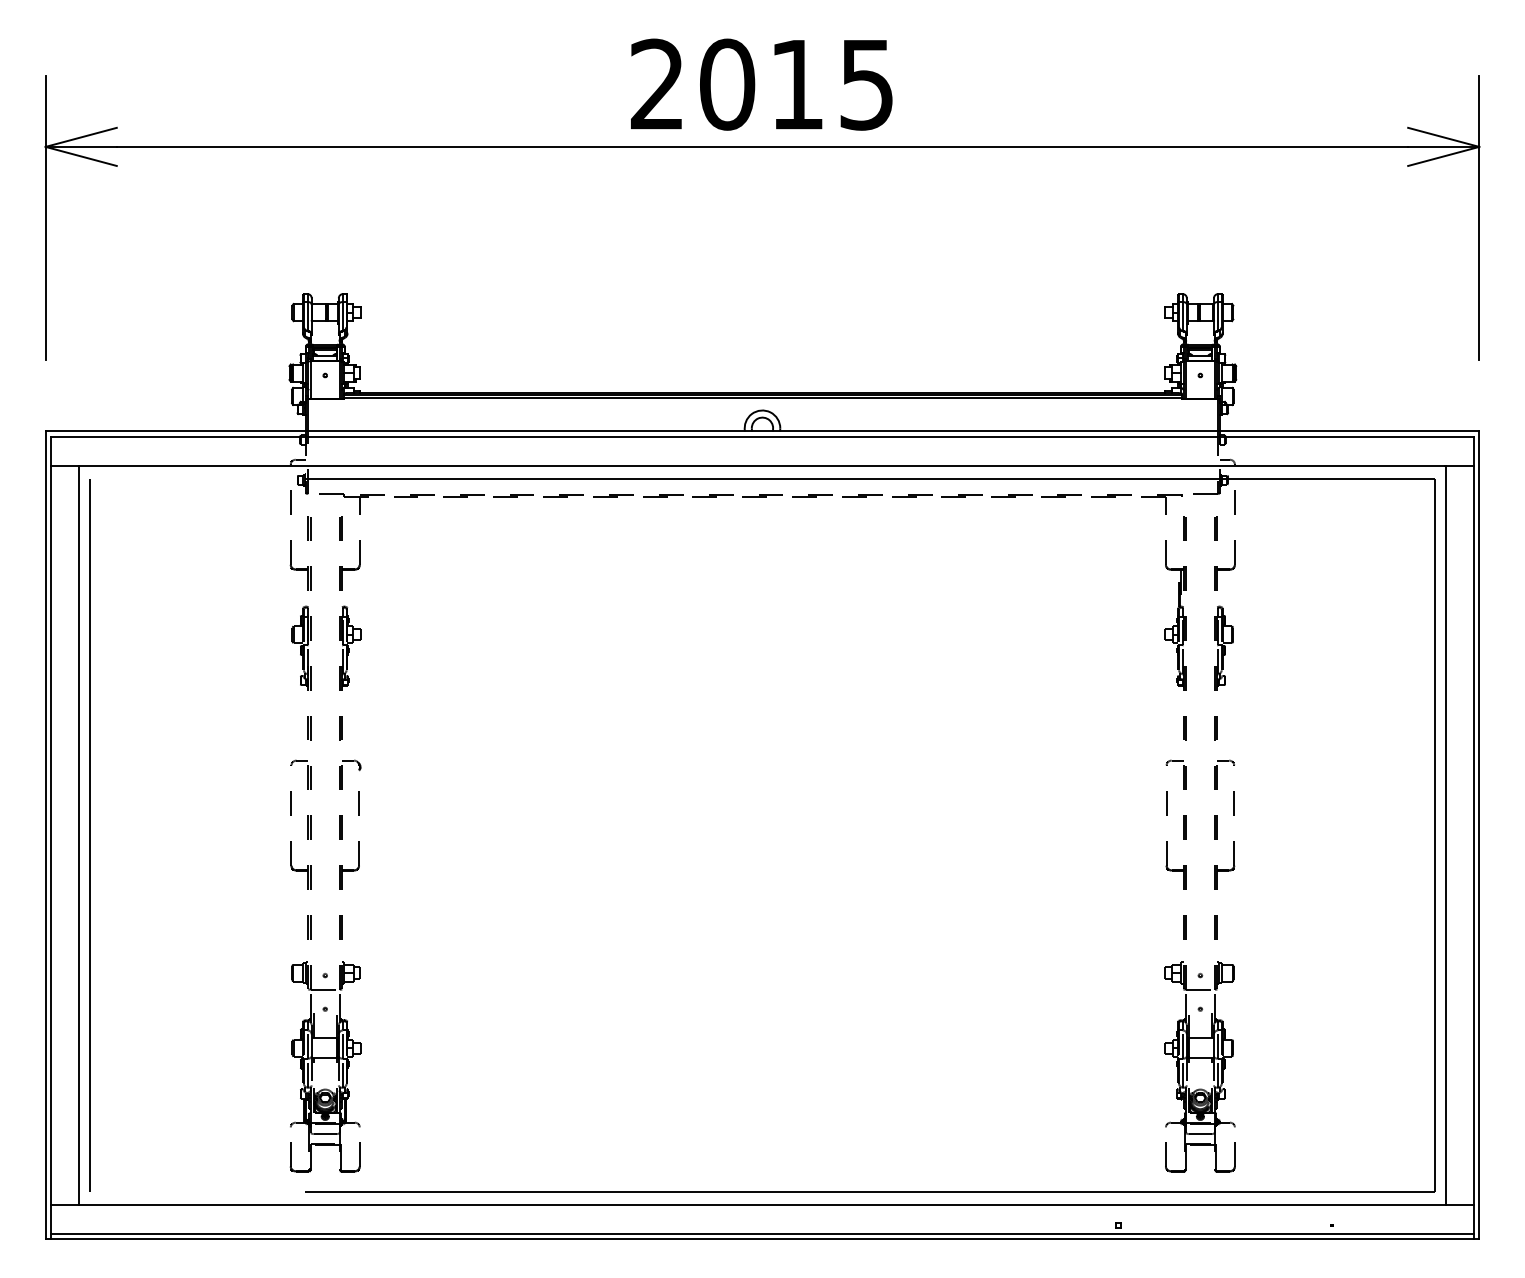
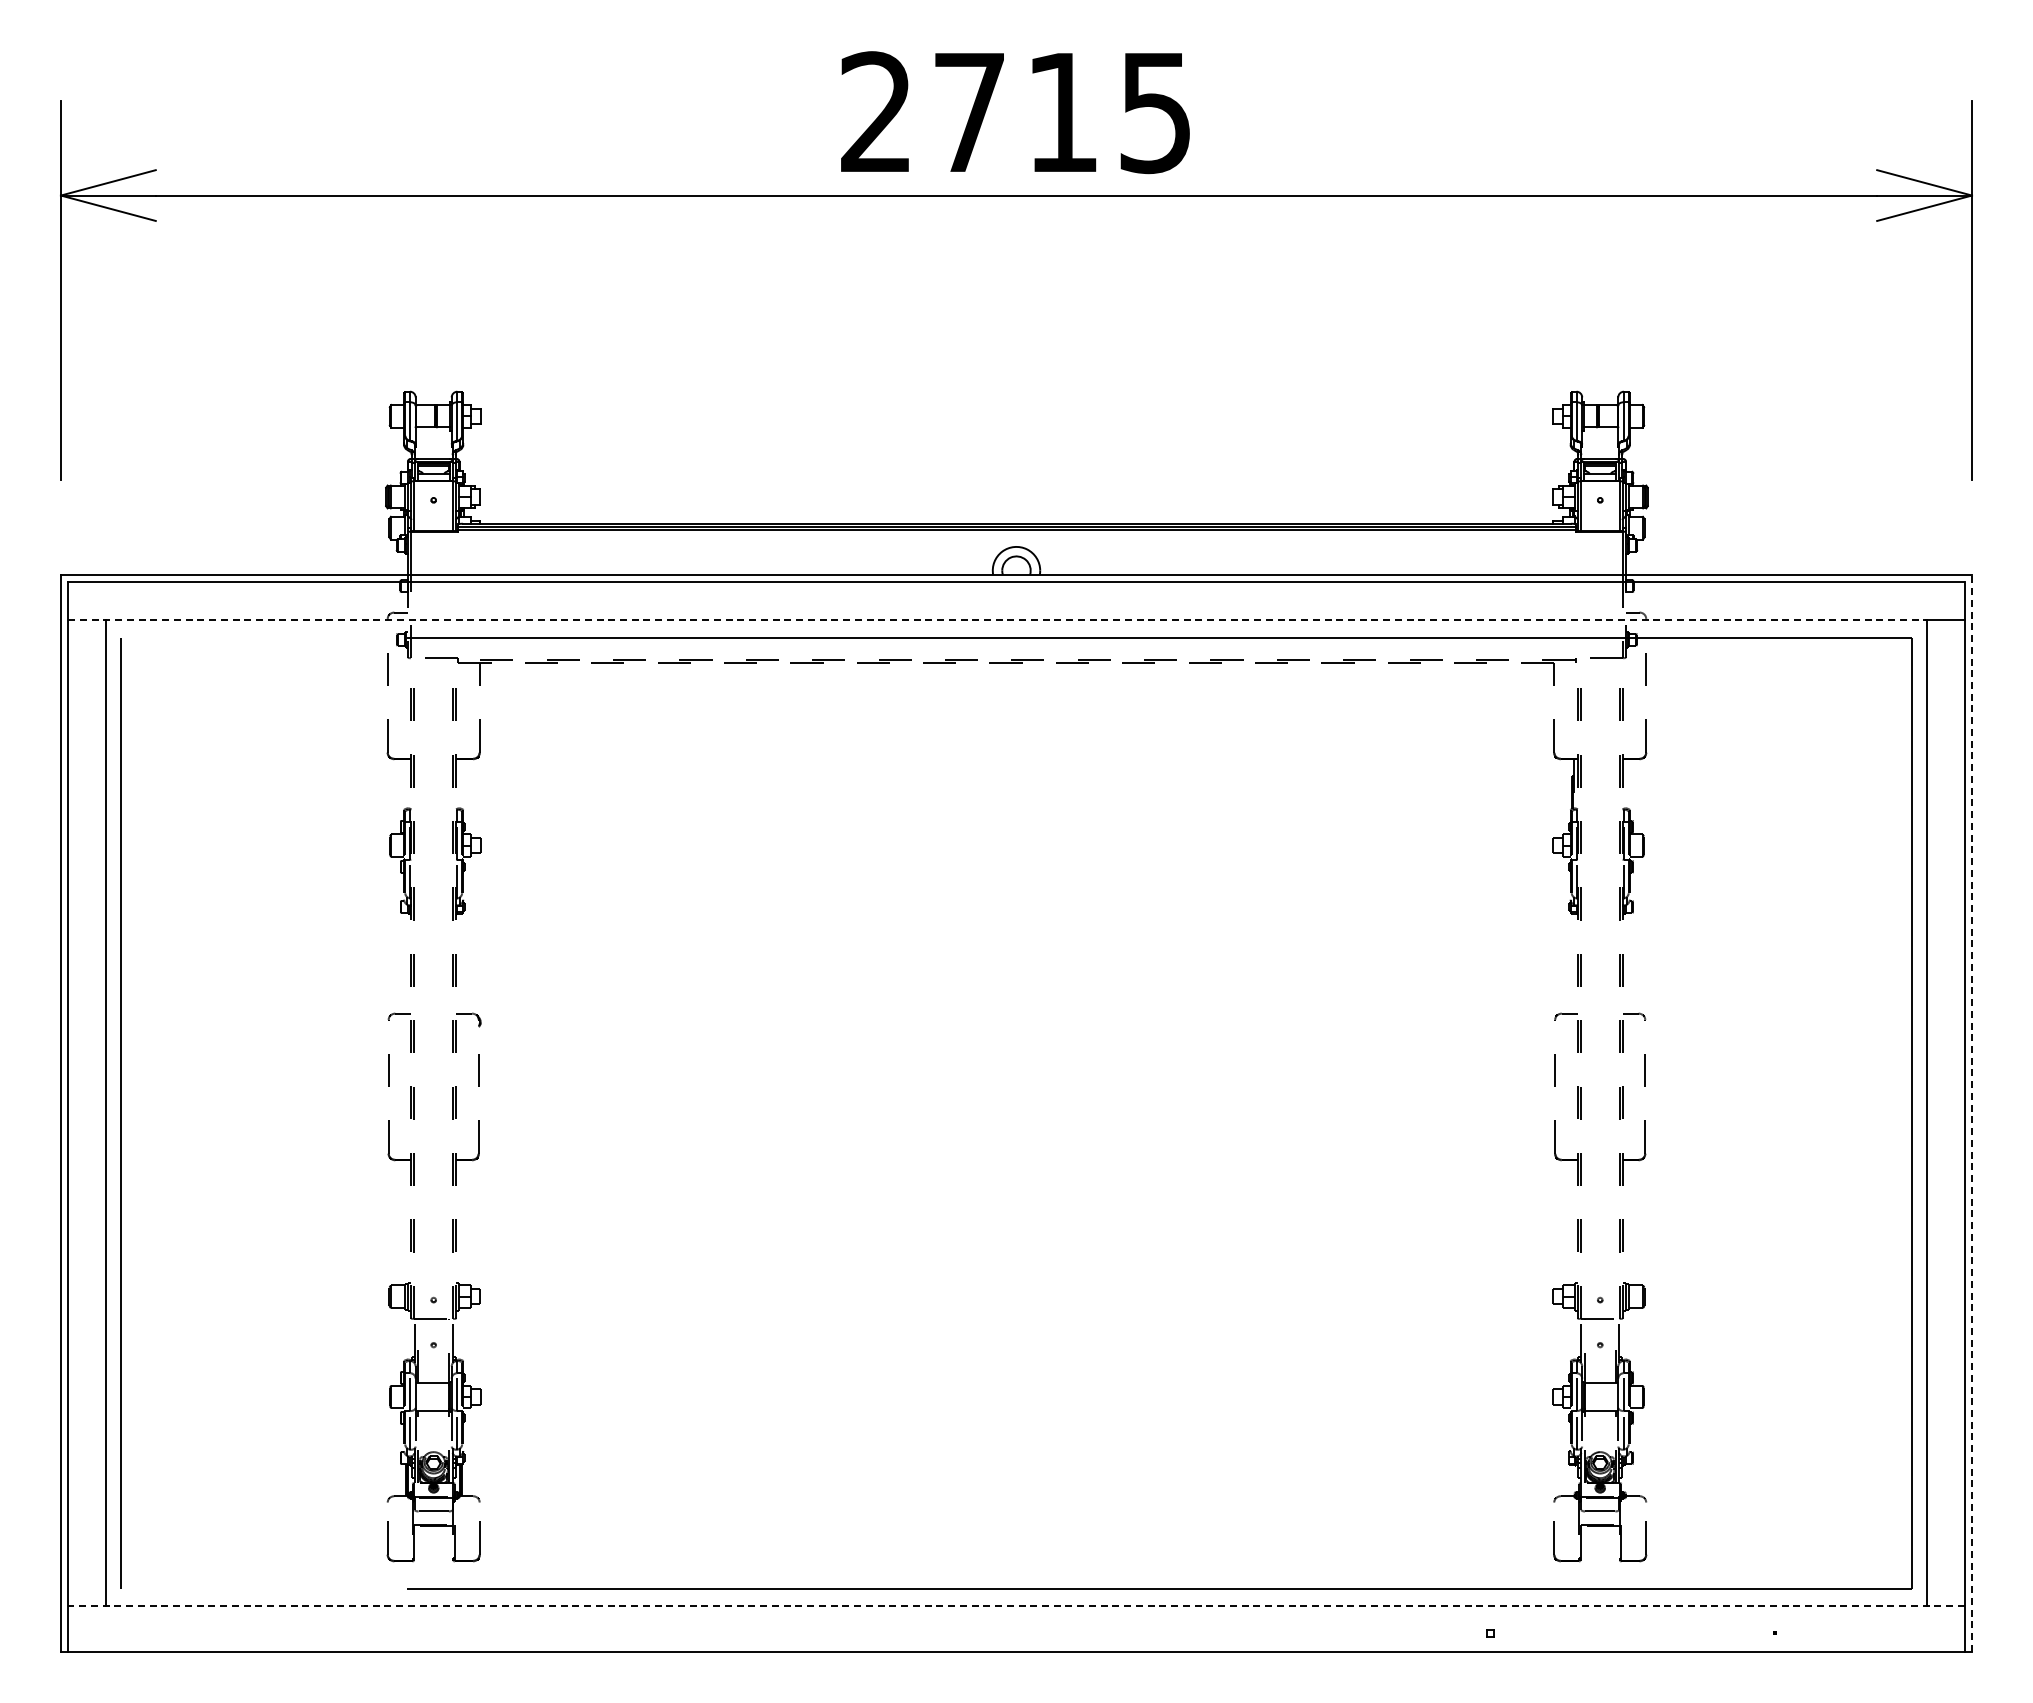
text: (727, 84) -> (969, 112), 2015 -> 2715
line: (748, 465) -> (997, 620), solid -> dashed
line: (1479, 834) -> (1972, 1112), solid -> dashed
line: (762, 1205) -> (1016, 1606), solid -> dashed
line: (762, 1233) -> (1016, 1644), removed

